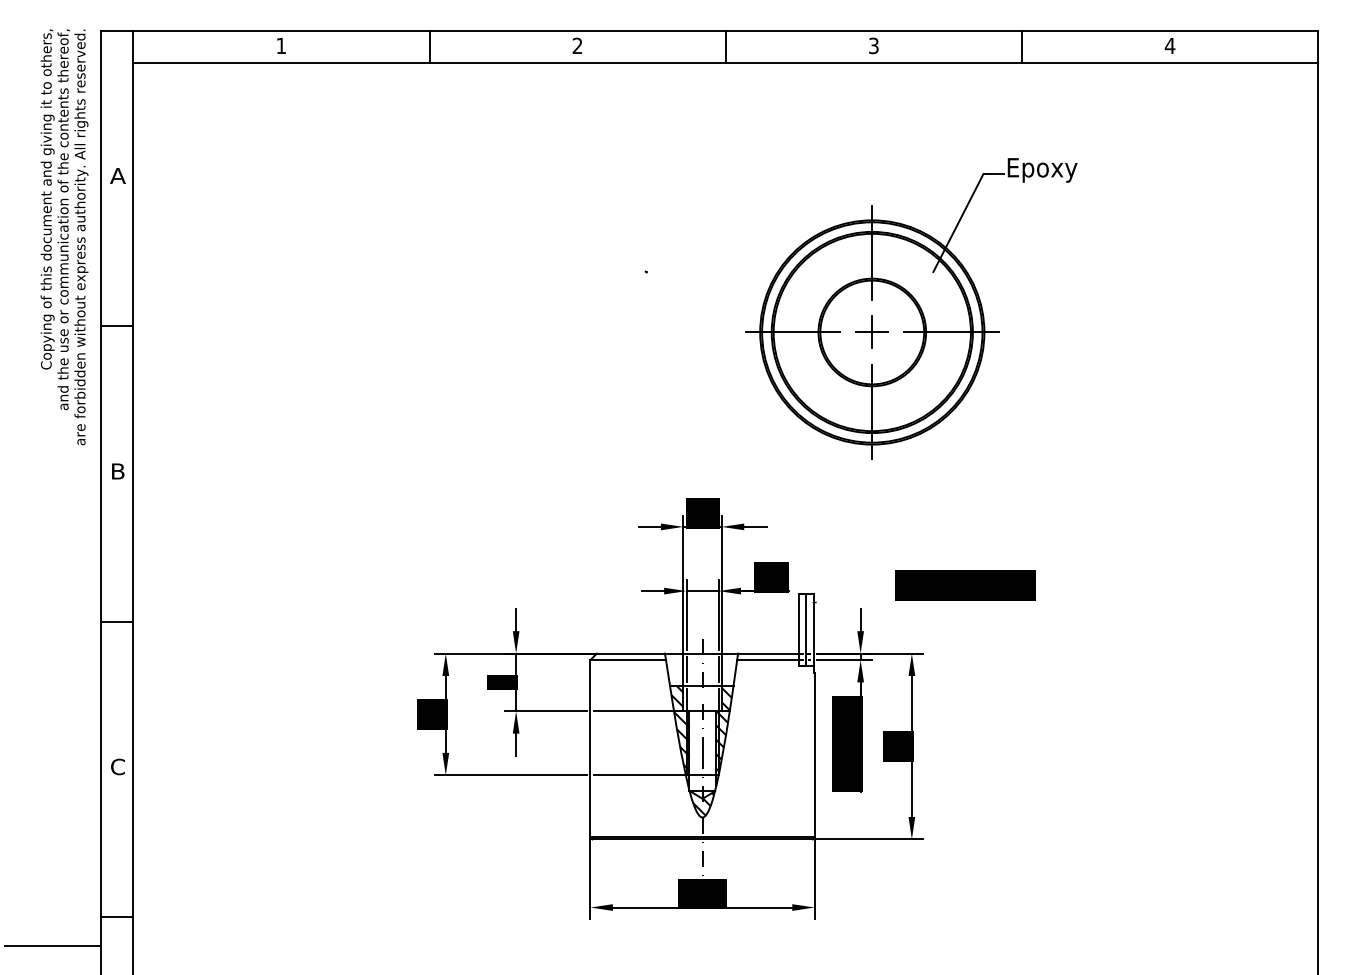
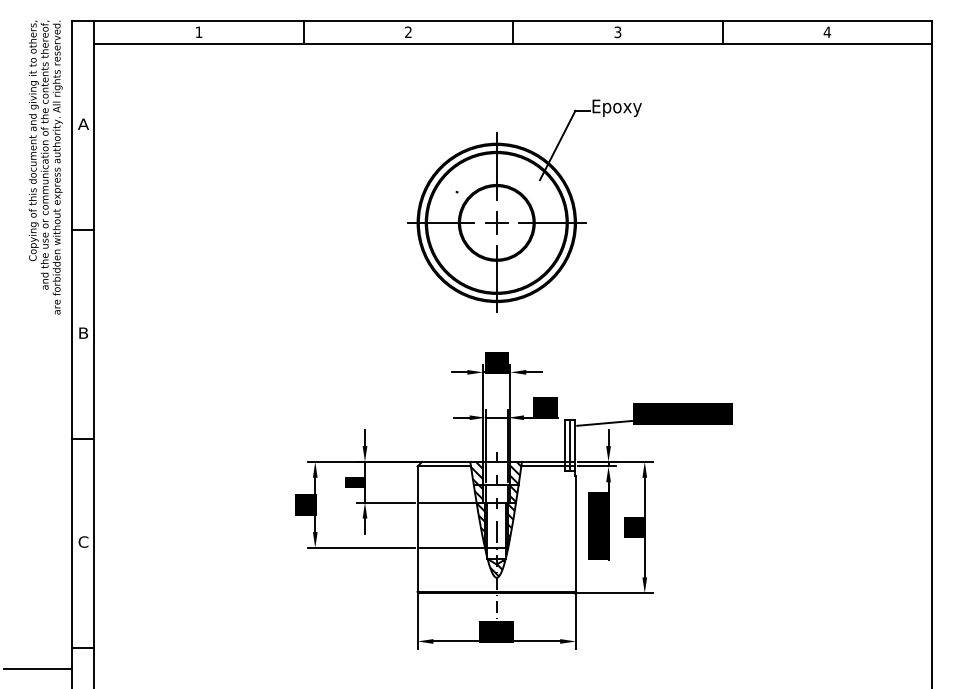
part: (911, 307) -> (524, 205), moved
line: (854, 597) -> (604, 422), added
hatch: (675, 668) -> (477, 472), added
hatch: (729, 668) -> (515, 472), added

